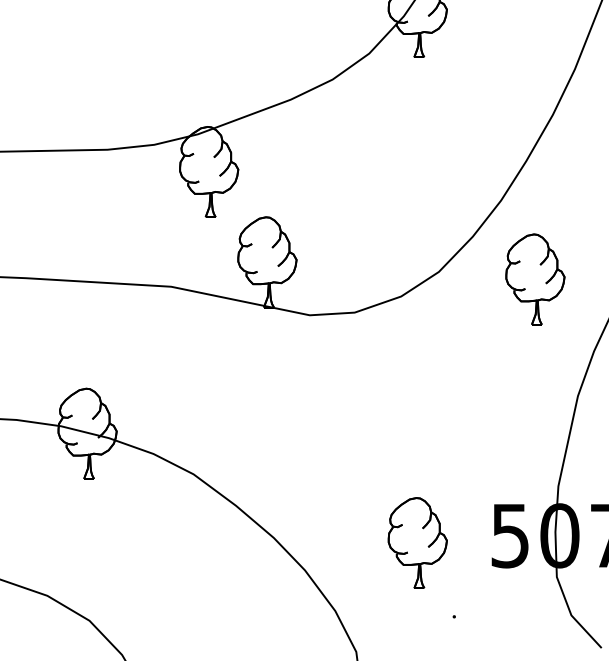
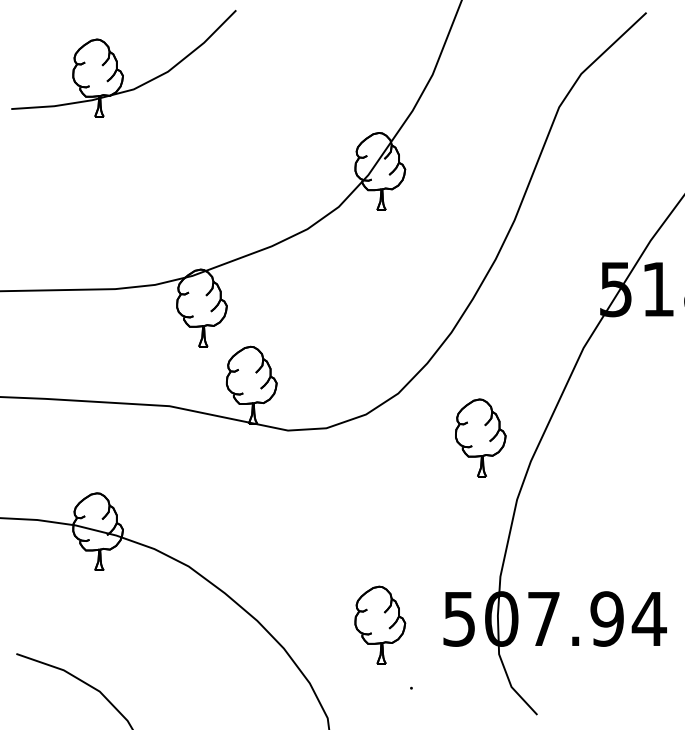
part: (535, 278) -> (480, 437), moved

